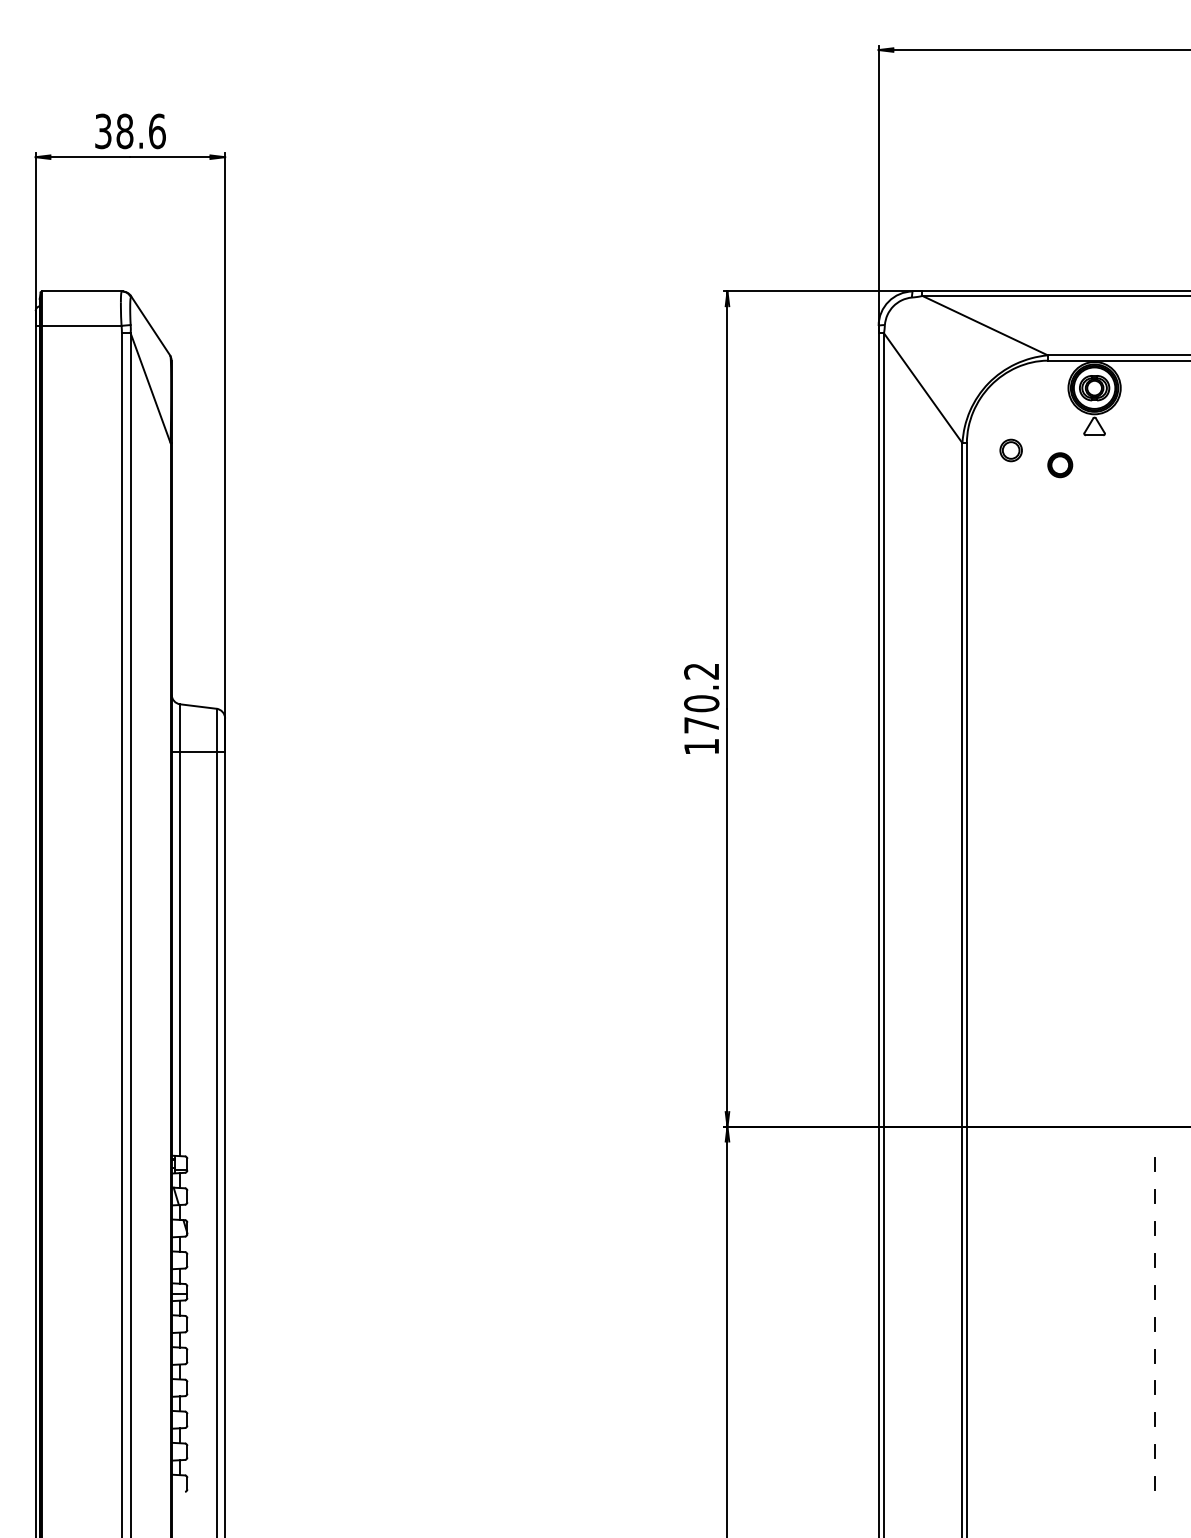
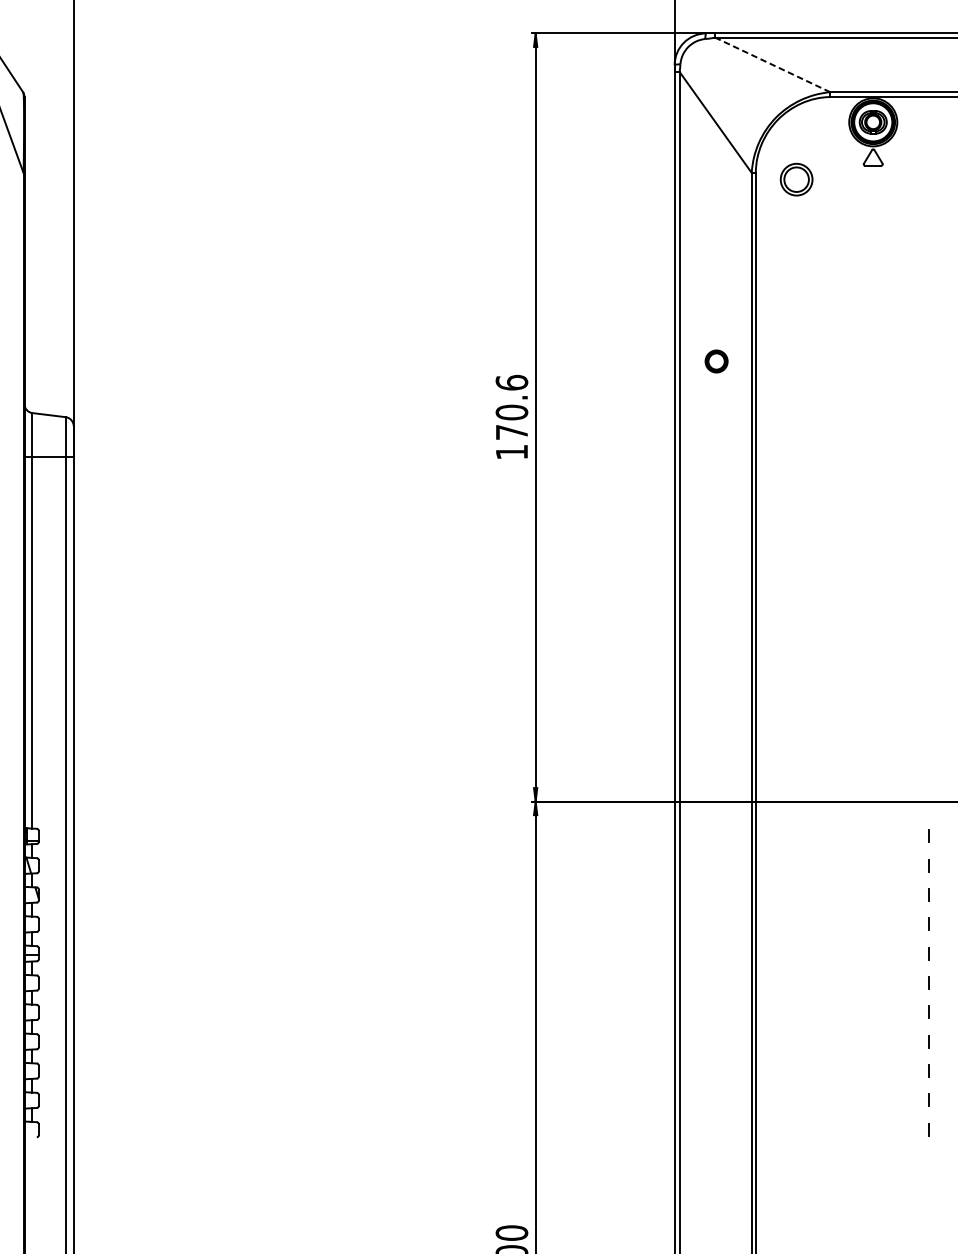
line: (985, 325) -> (772, 64), solid -> dashed
part: (1010, 450) -> (795, 179), size x1.6
part: (1060, 465) -> (716, 361), moved
text: (701, 670) -> (511, 381), 170.2 -> 170.6

